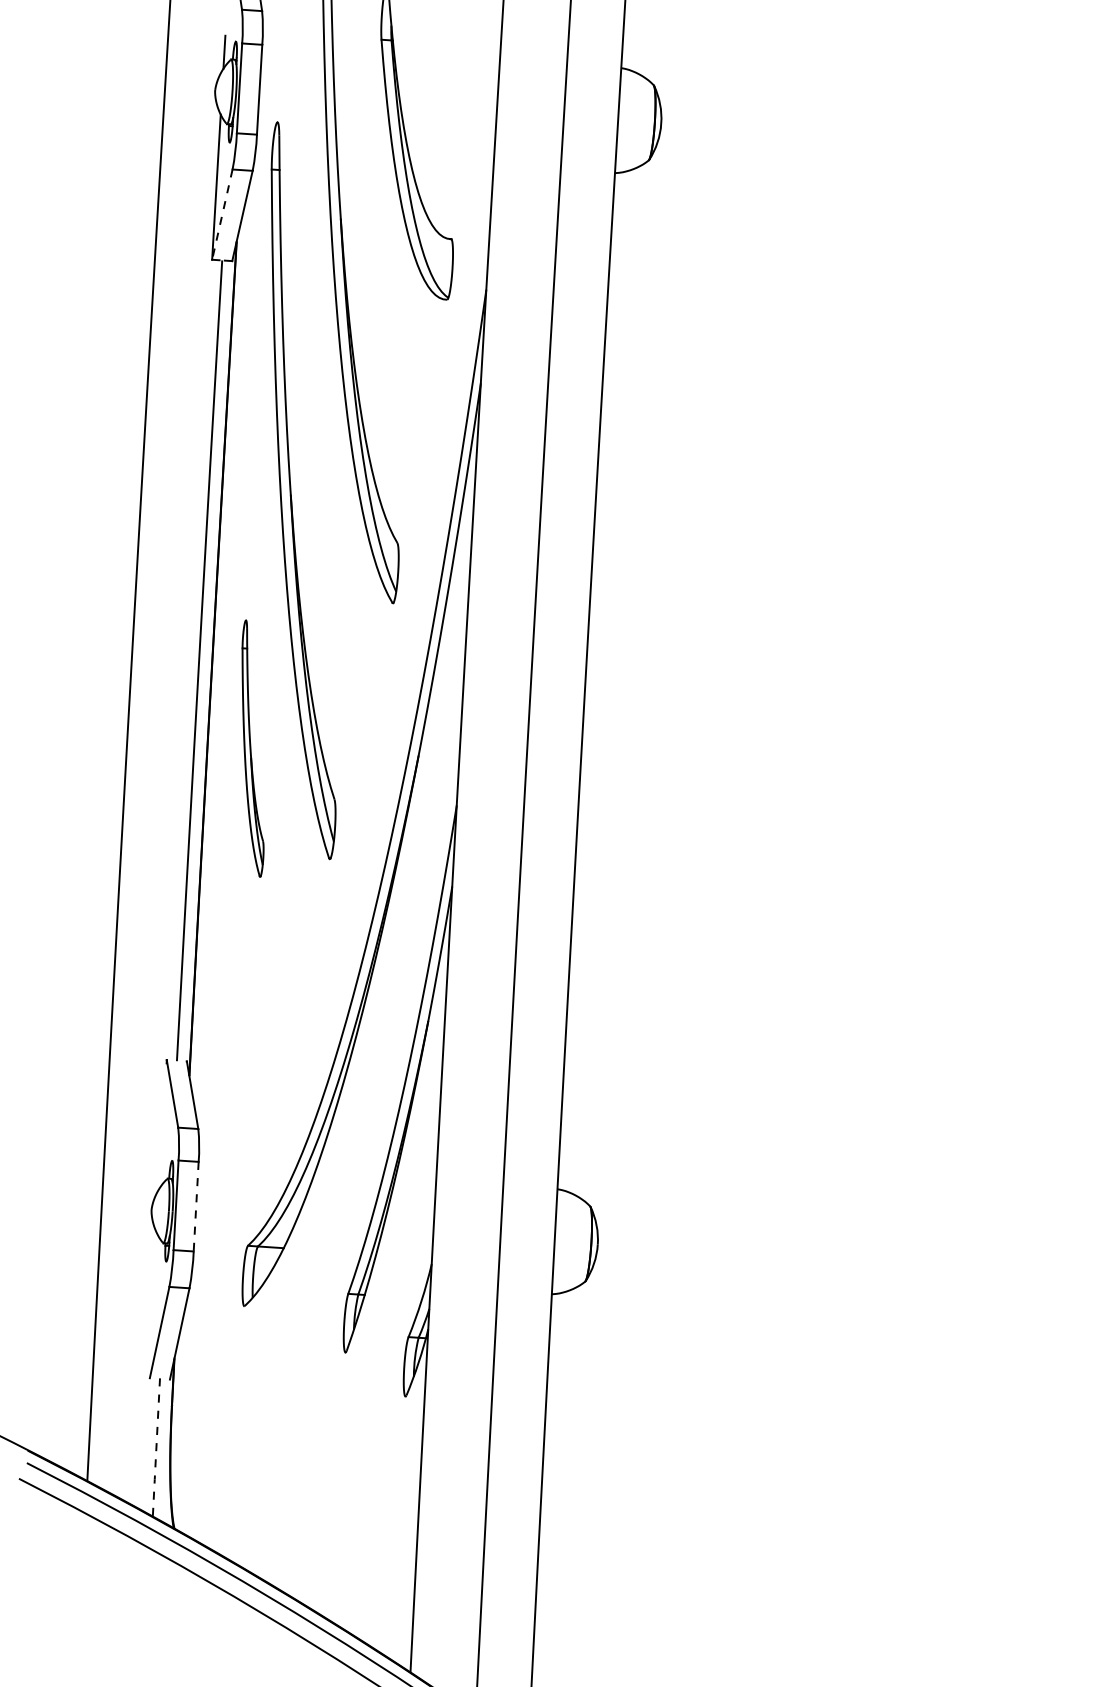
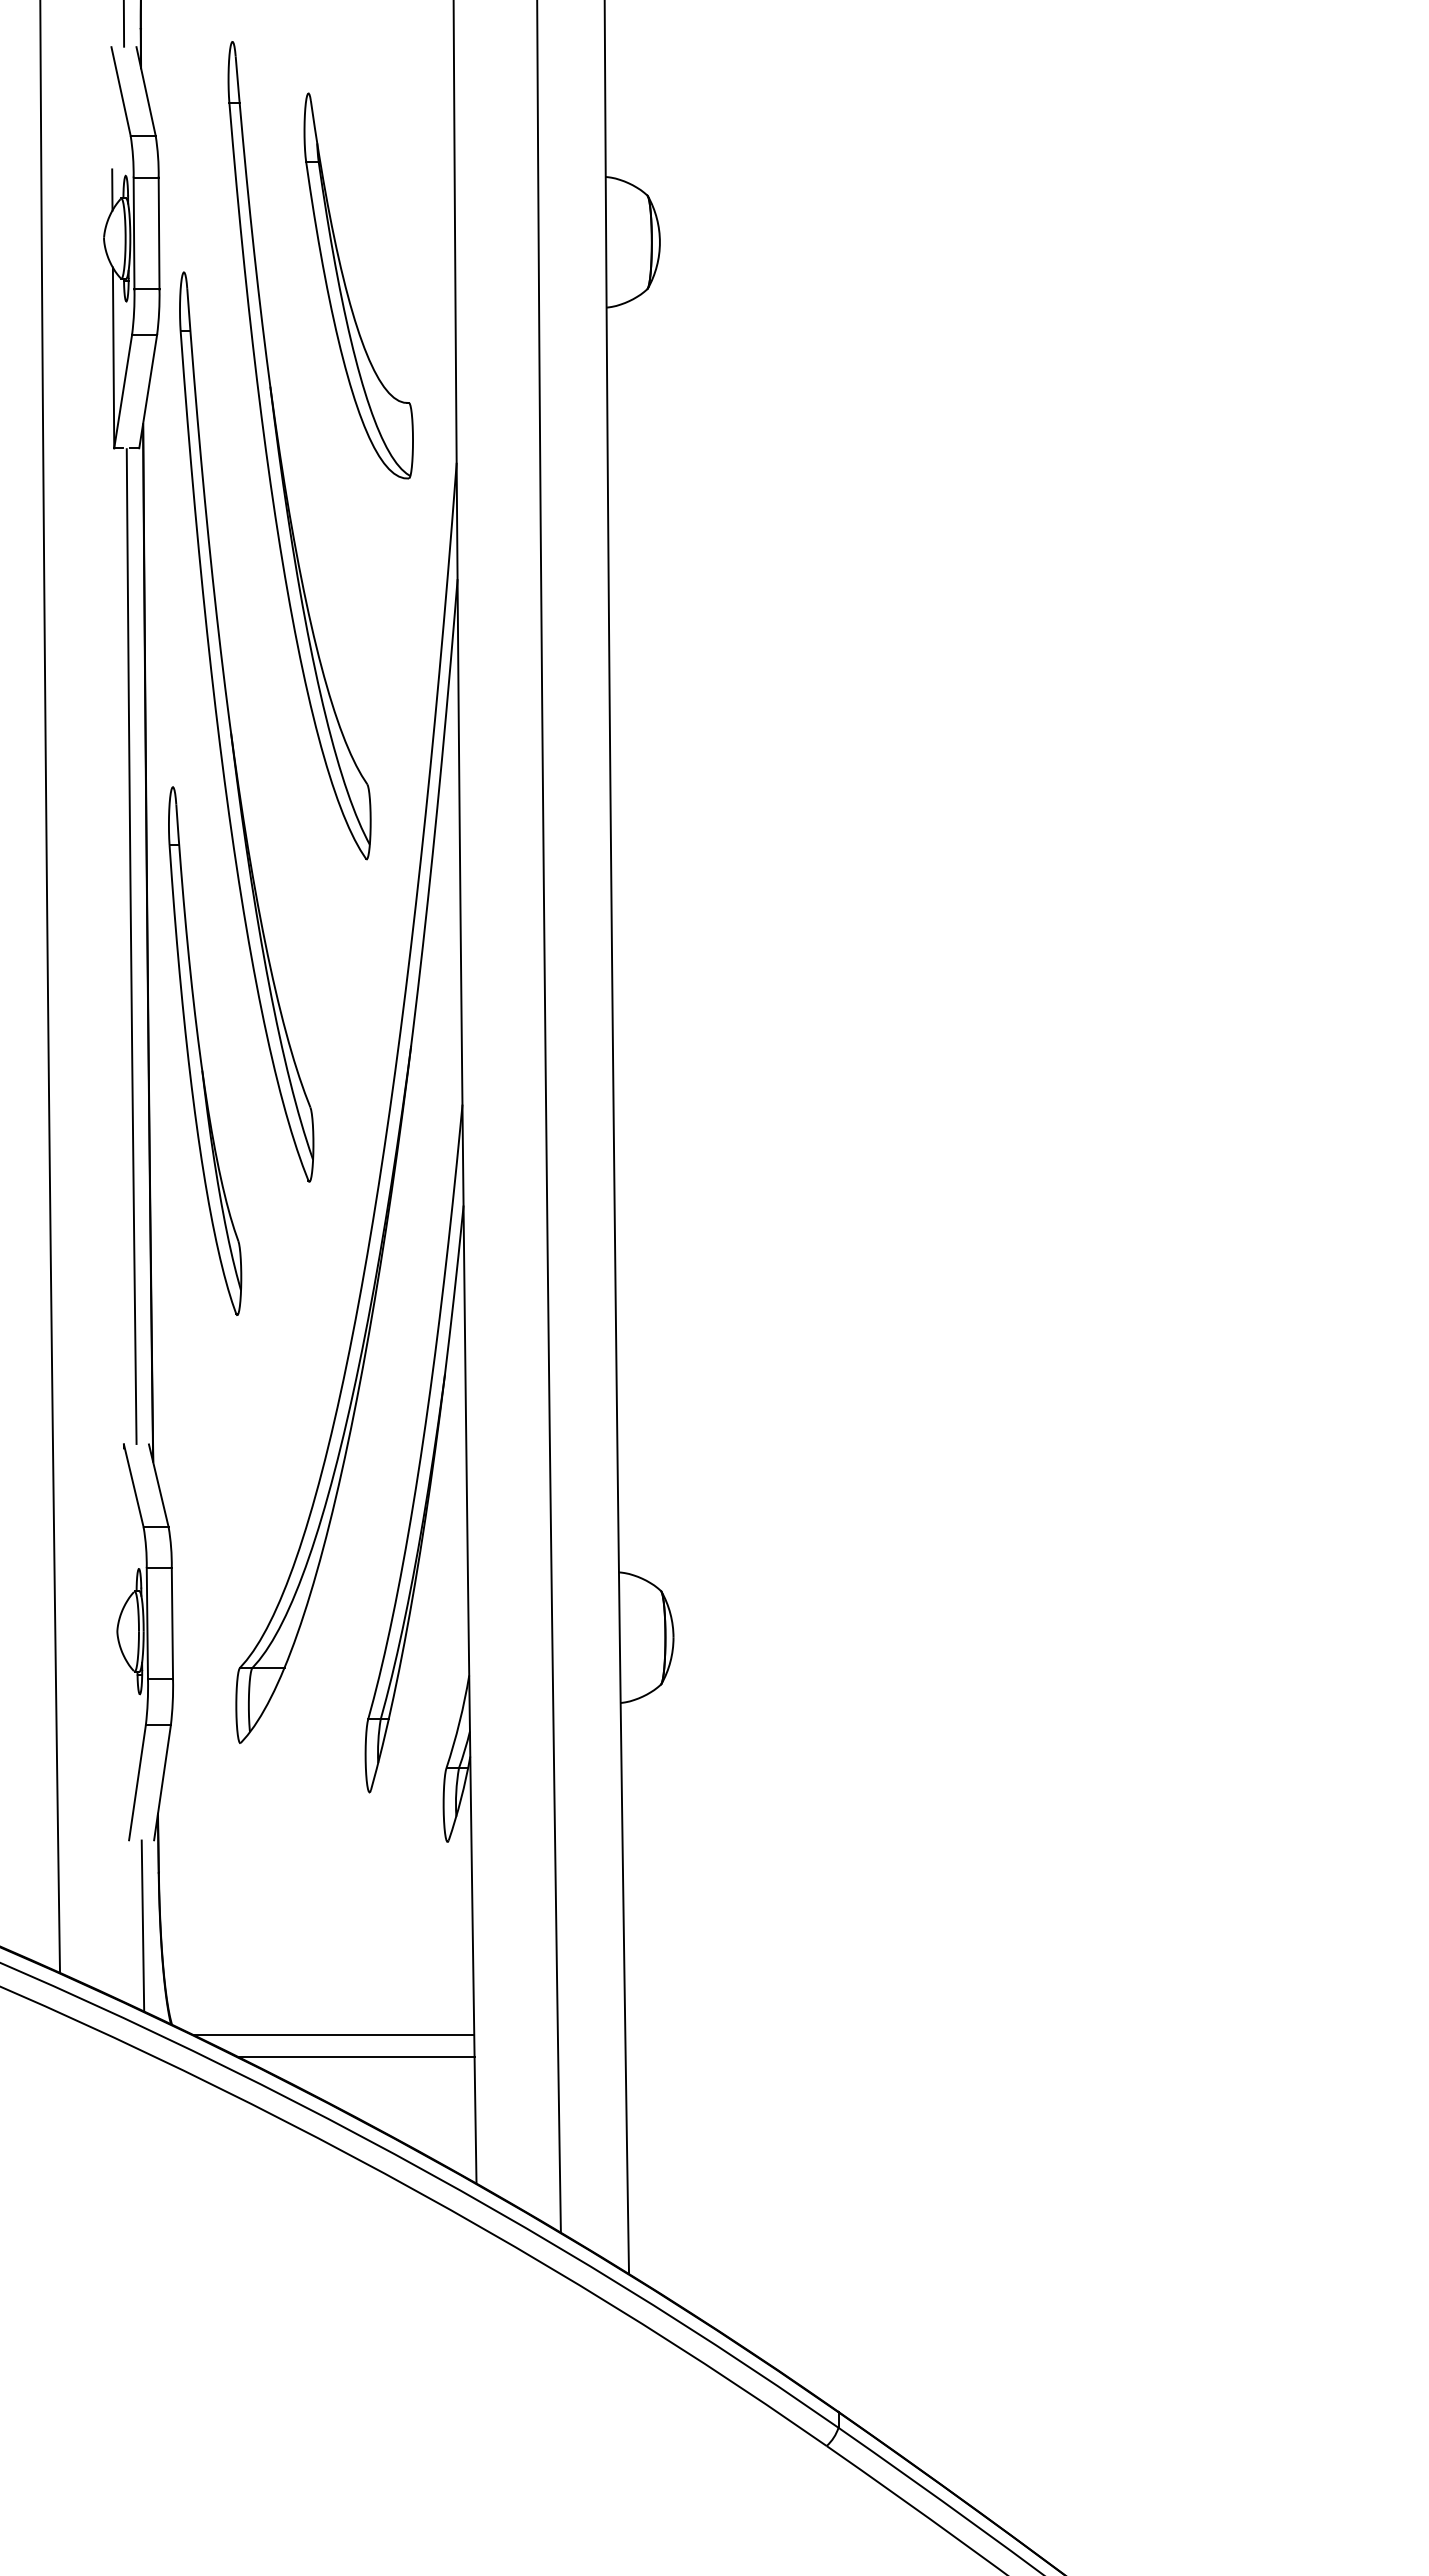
line: (222, 214) -> (123, 391), dashed -> solid
part: (253, 748) -> (205, 1050), size x1.67
line: (196, 1206) -> (172, 1623), dashed -> solid
line: (156, 1448) -> (142, 1926), dashed -> solid
line: (304, 1545) -> (334, 2035), added
line: (320, 1564) -> (356, 2057), added

